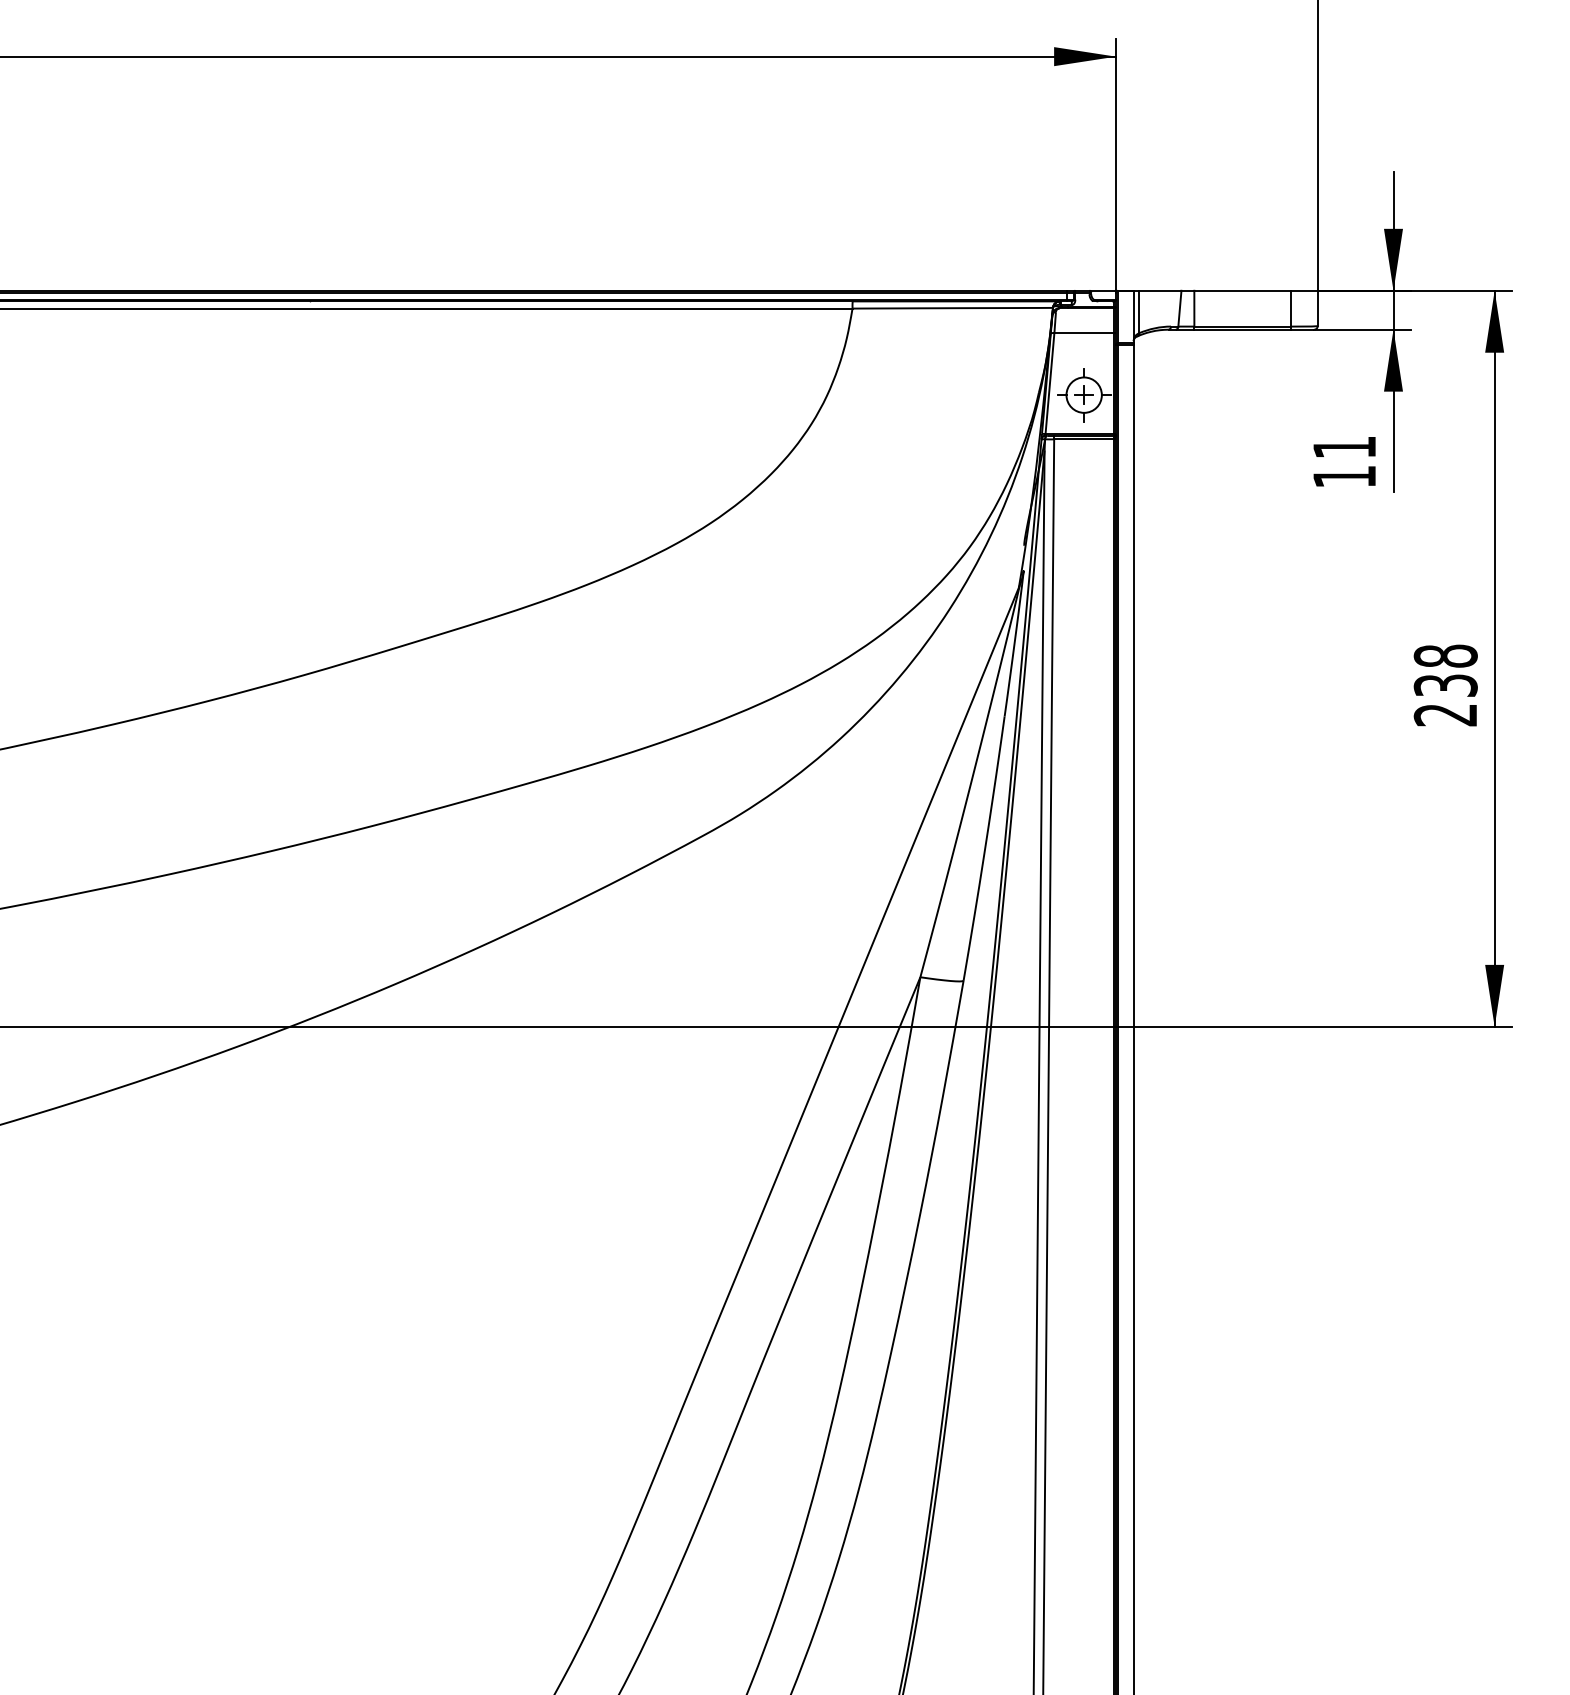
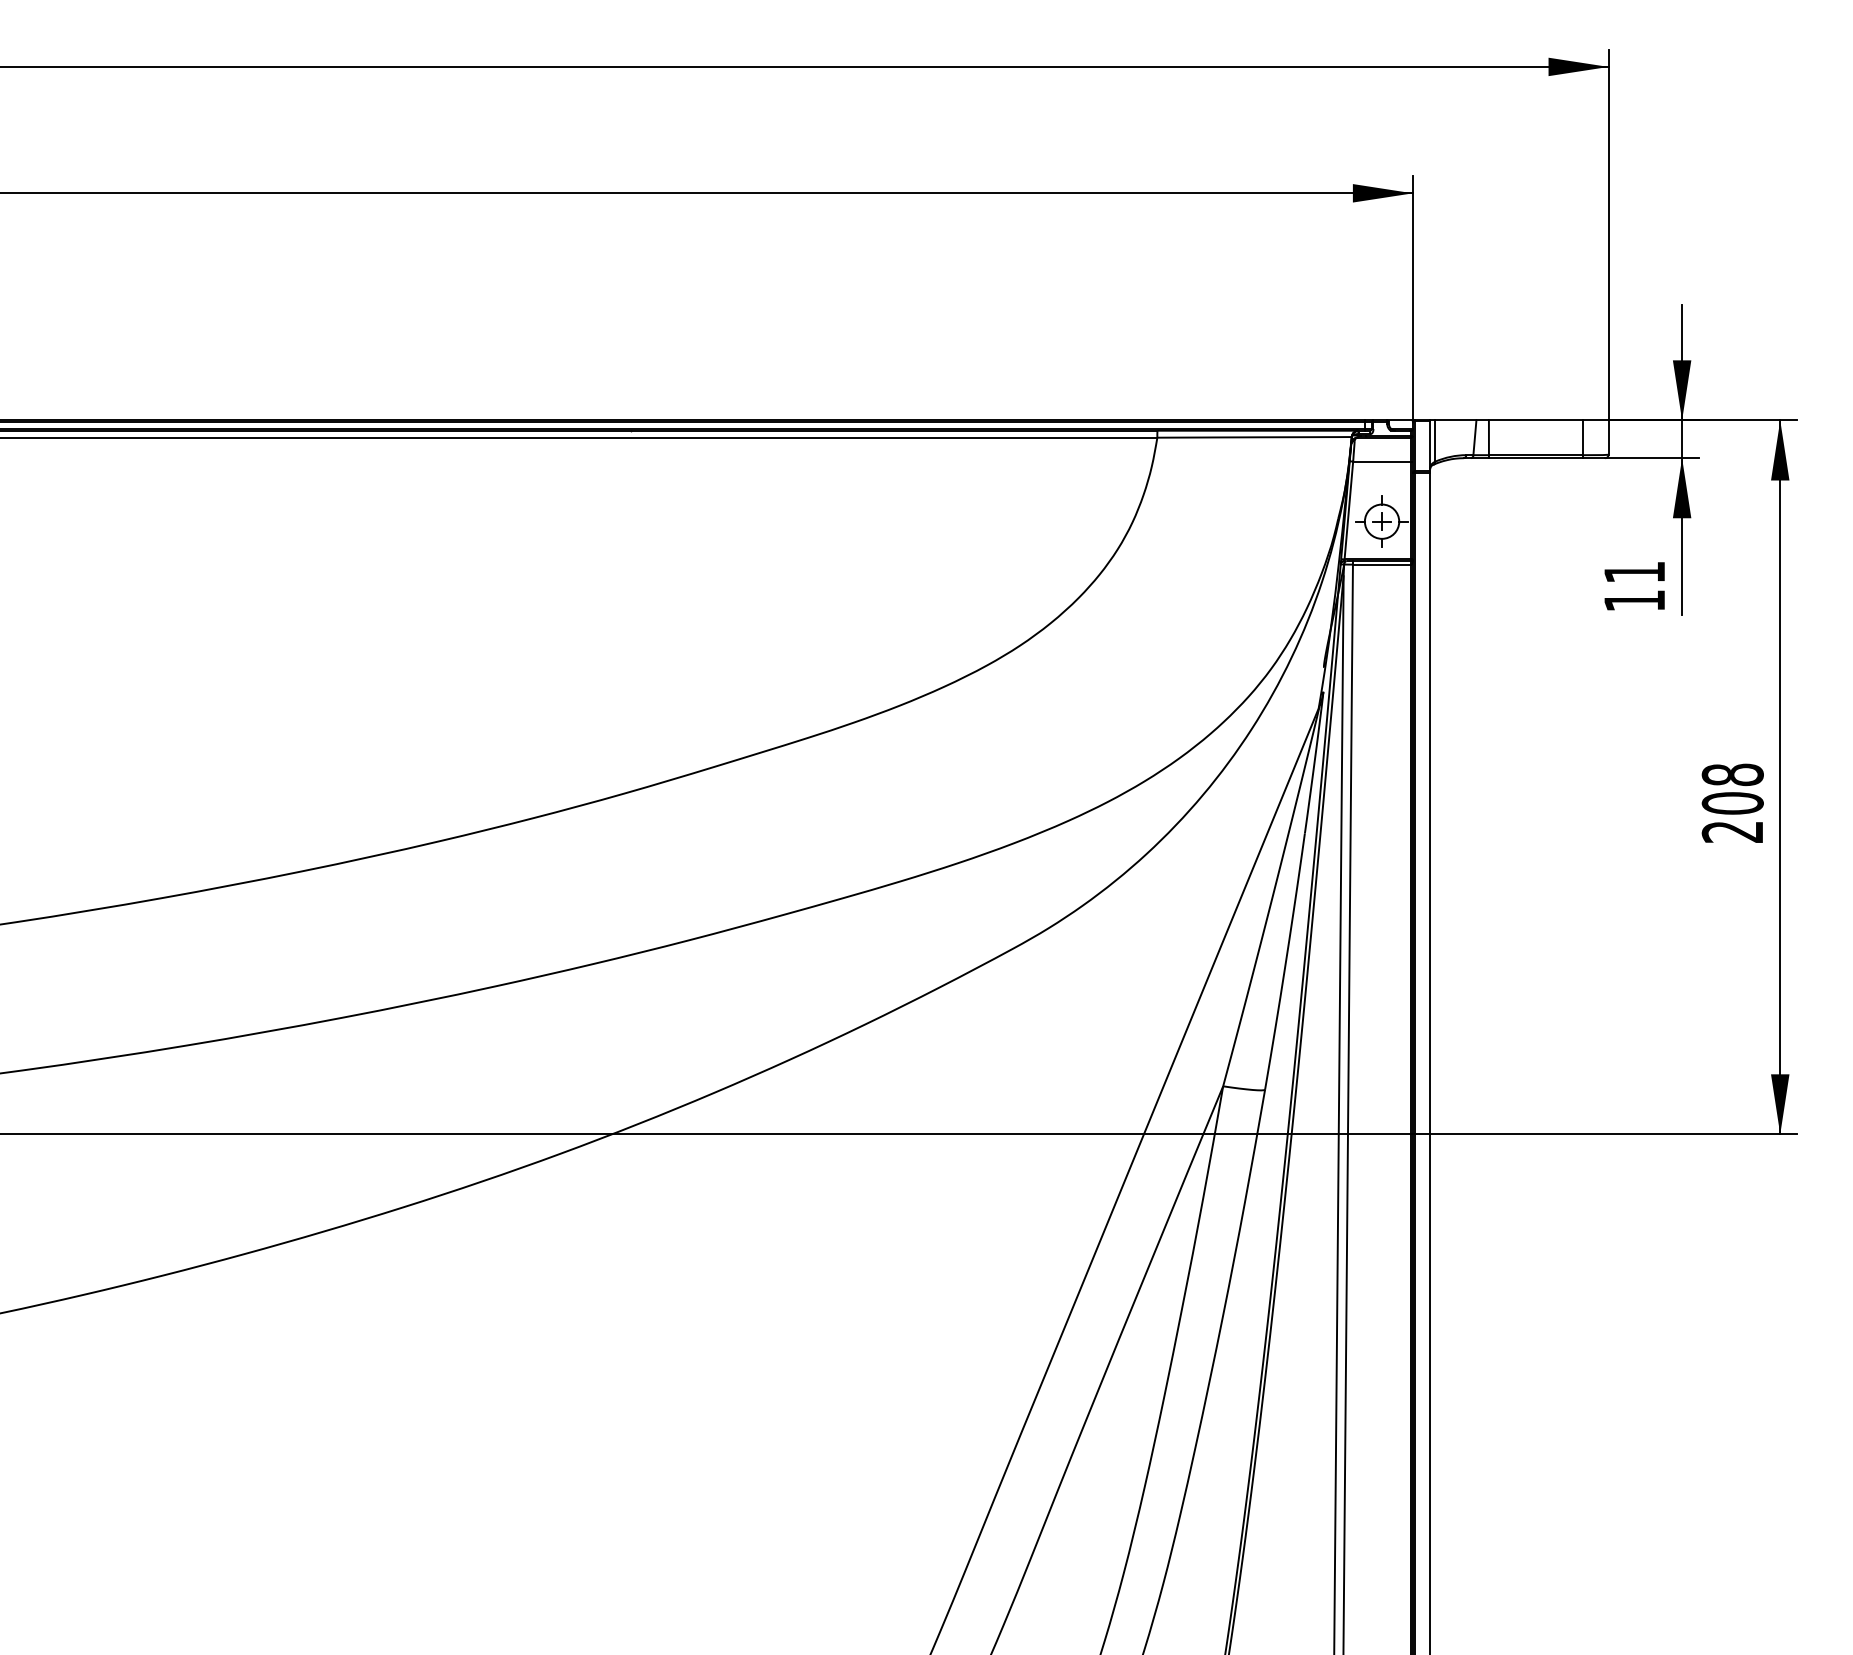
text: (1445, 685) -> (1732, 803), 238 -> 208

